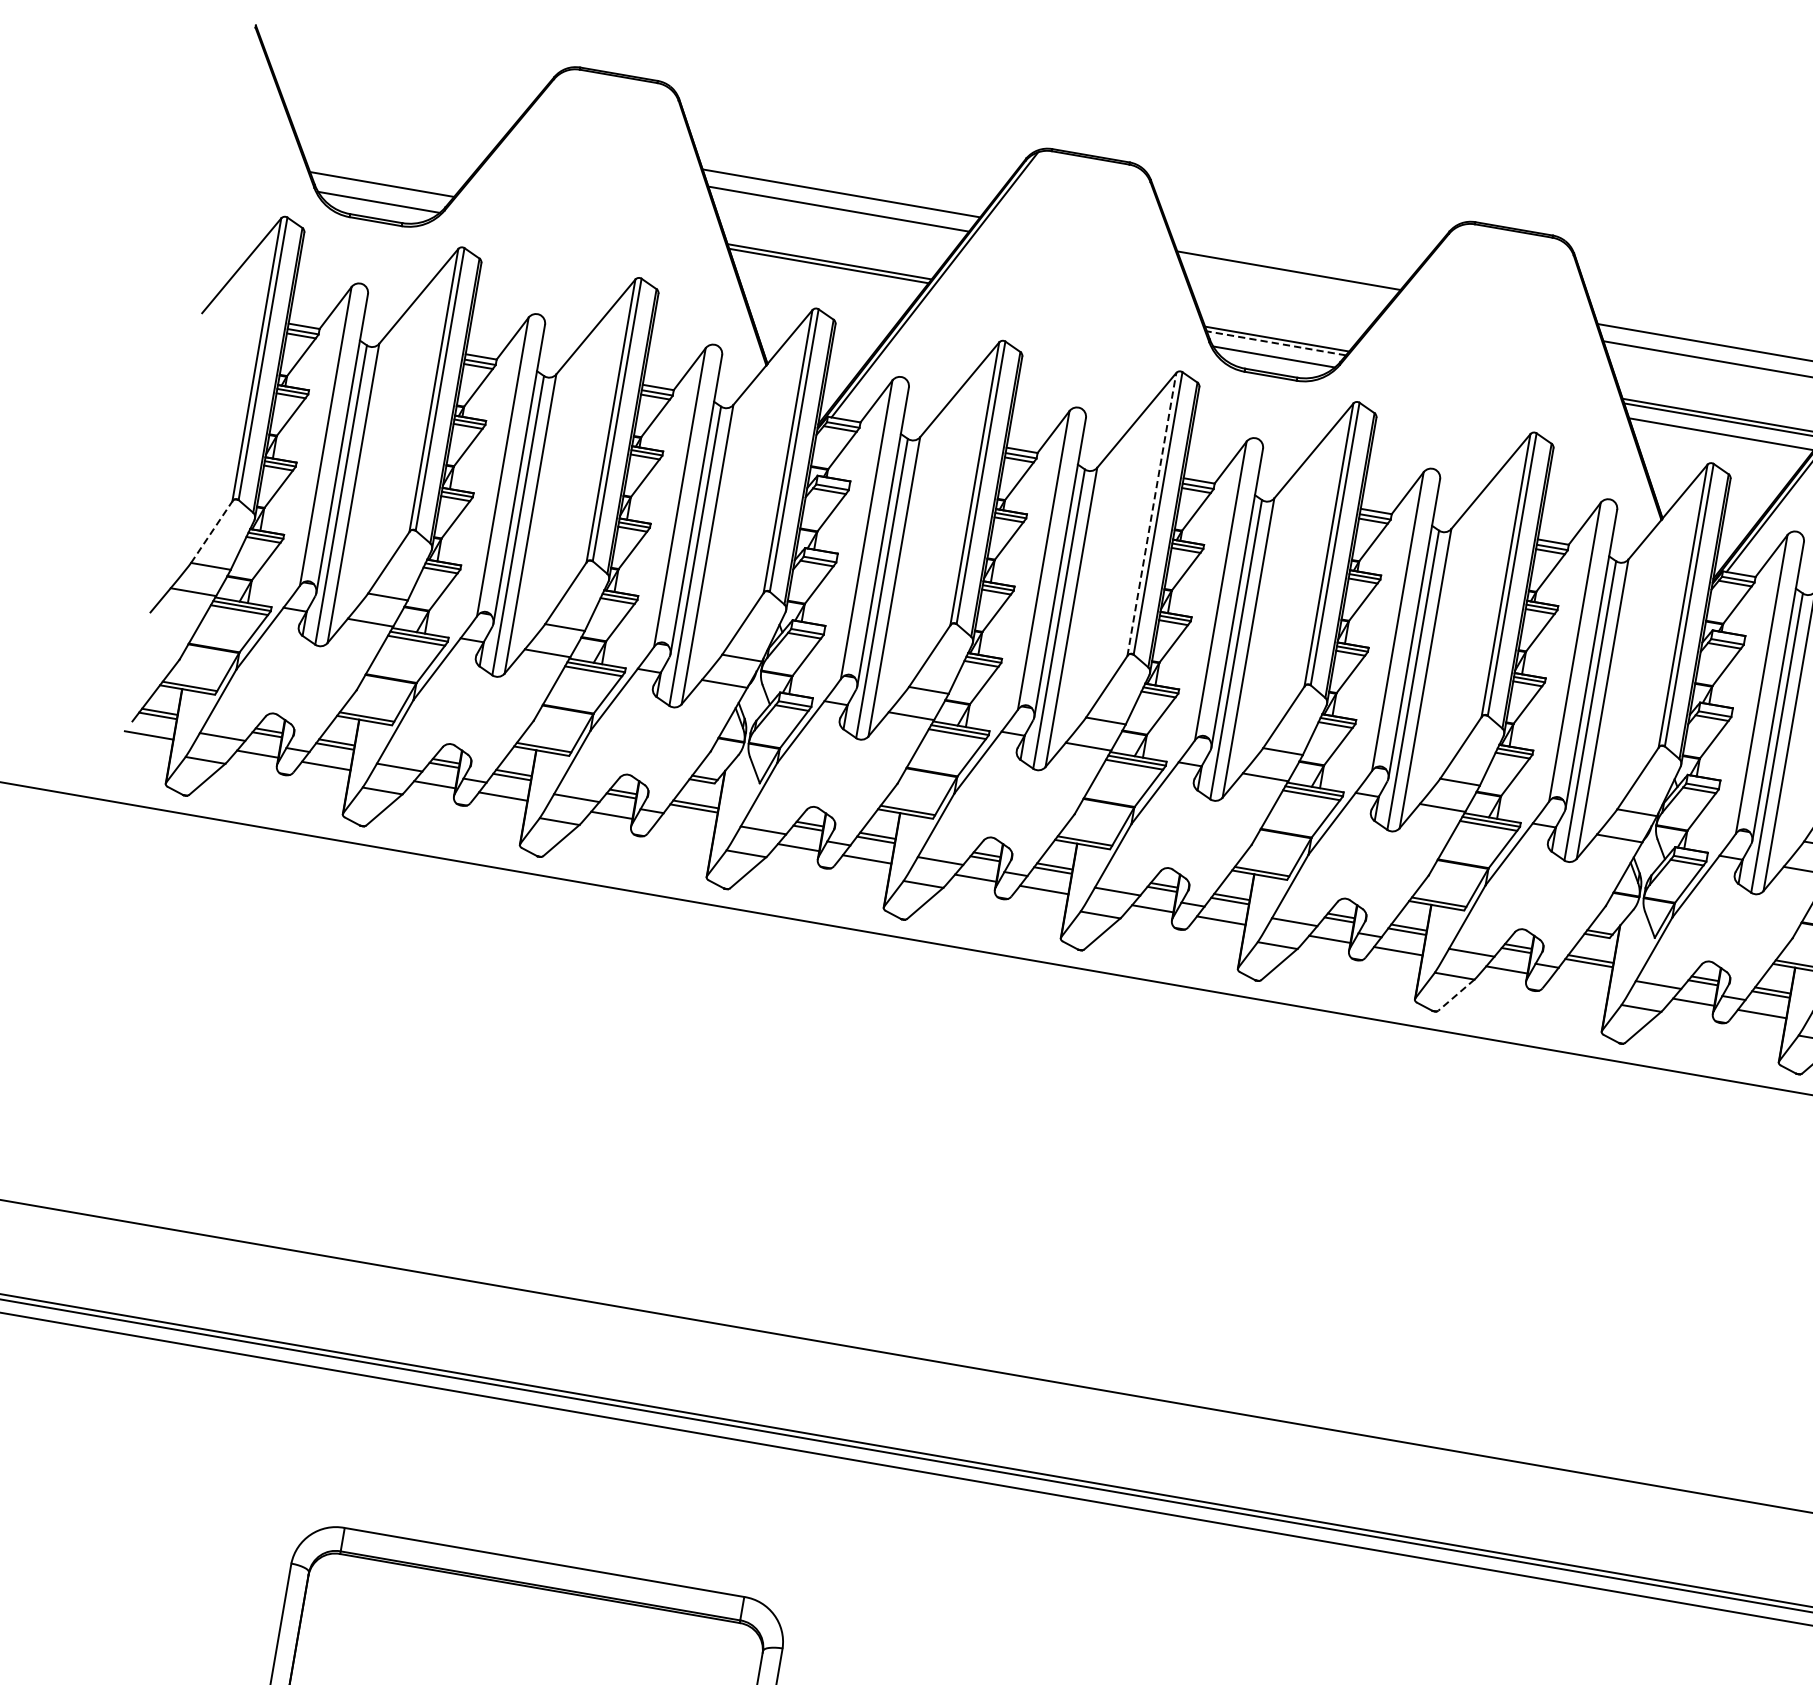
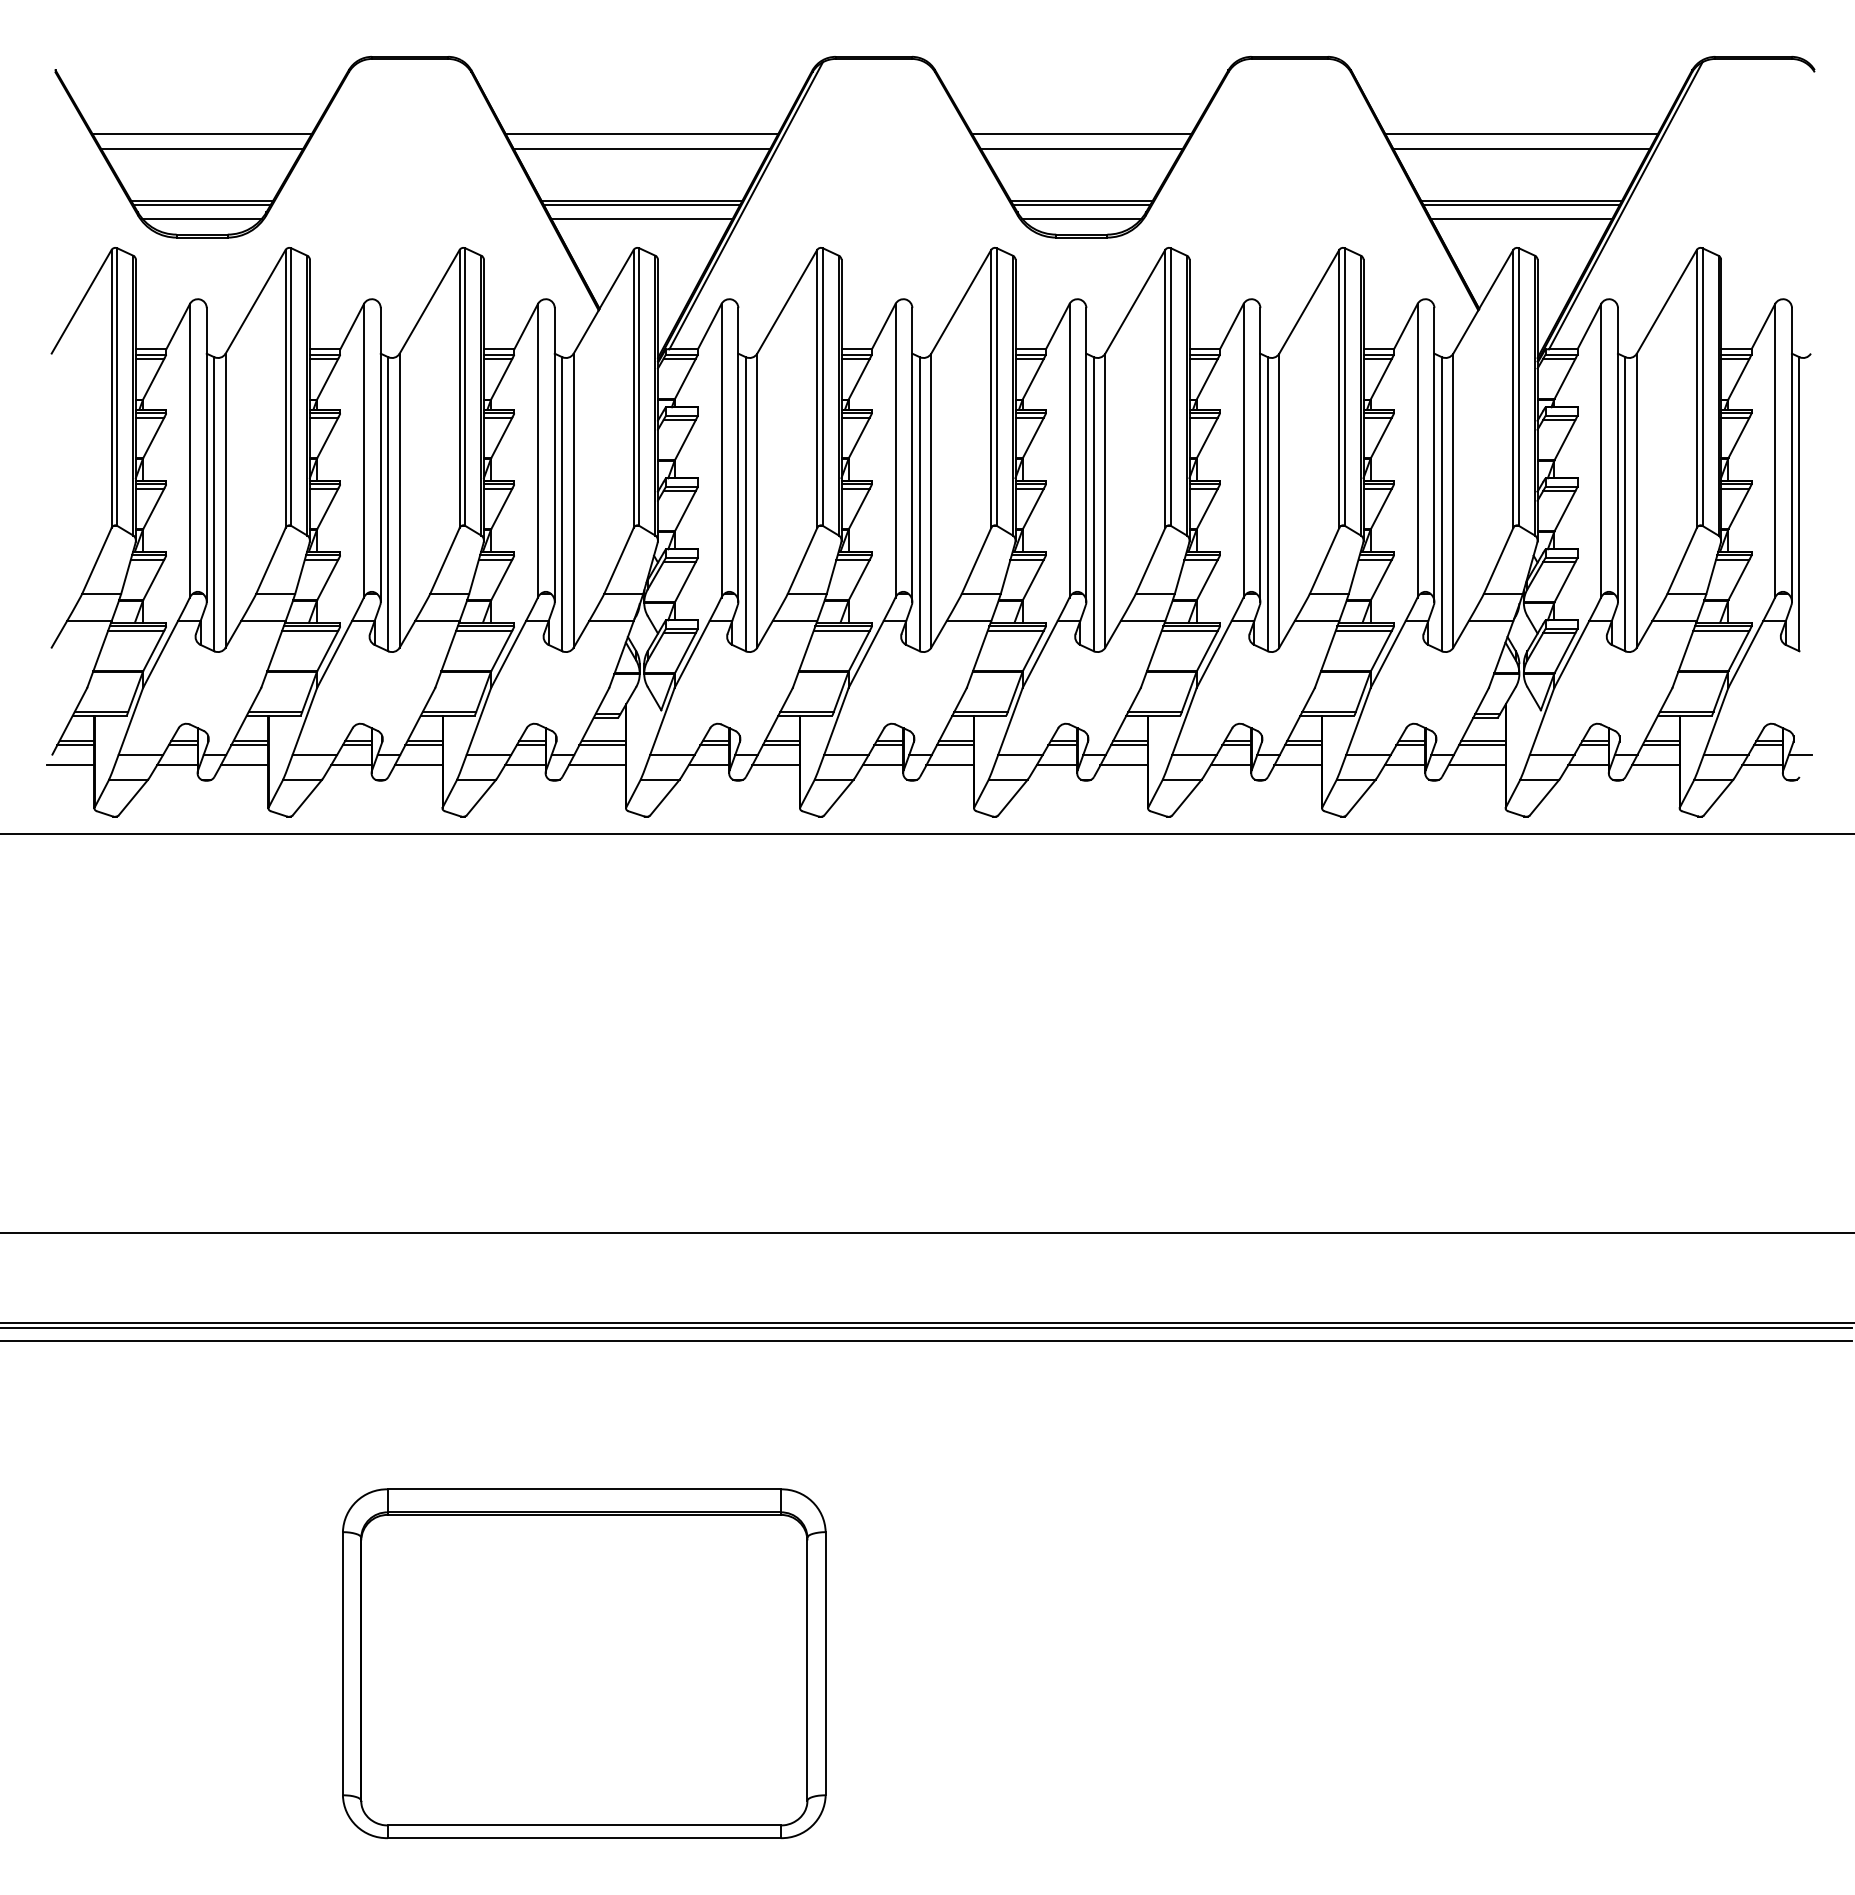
line: (393, 115) -> (201, 133), added
line: (390, 131) -> (201, 149), added
line: (380, 188) -> (201, 205), added
line: (826, 279) -> (641, 218), added
line: (1285, 286) -> (1081, 149), added
line: (1276, 343) -> (1081, 205), dashed -> solid
line: (1152, 513) -> (991, 388), dashed -> solid
line: (211, 532) -> (96, 561), dashed -> solid
line: (685, 828) -> (597, 765), added
line: (1579, 982) -> (1476, 765), added
line: (1456, 995) -> (1361, 797), dashed -> solid

